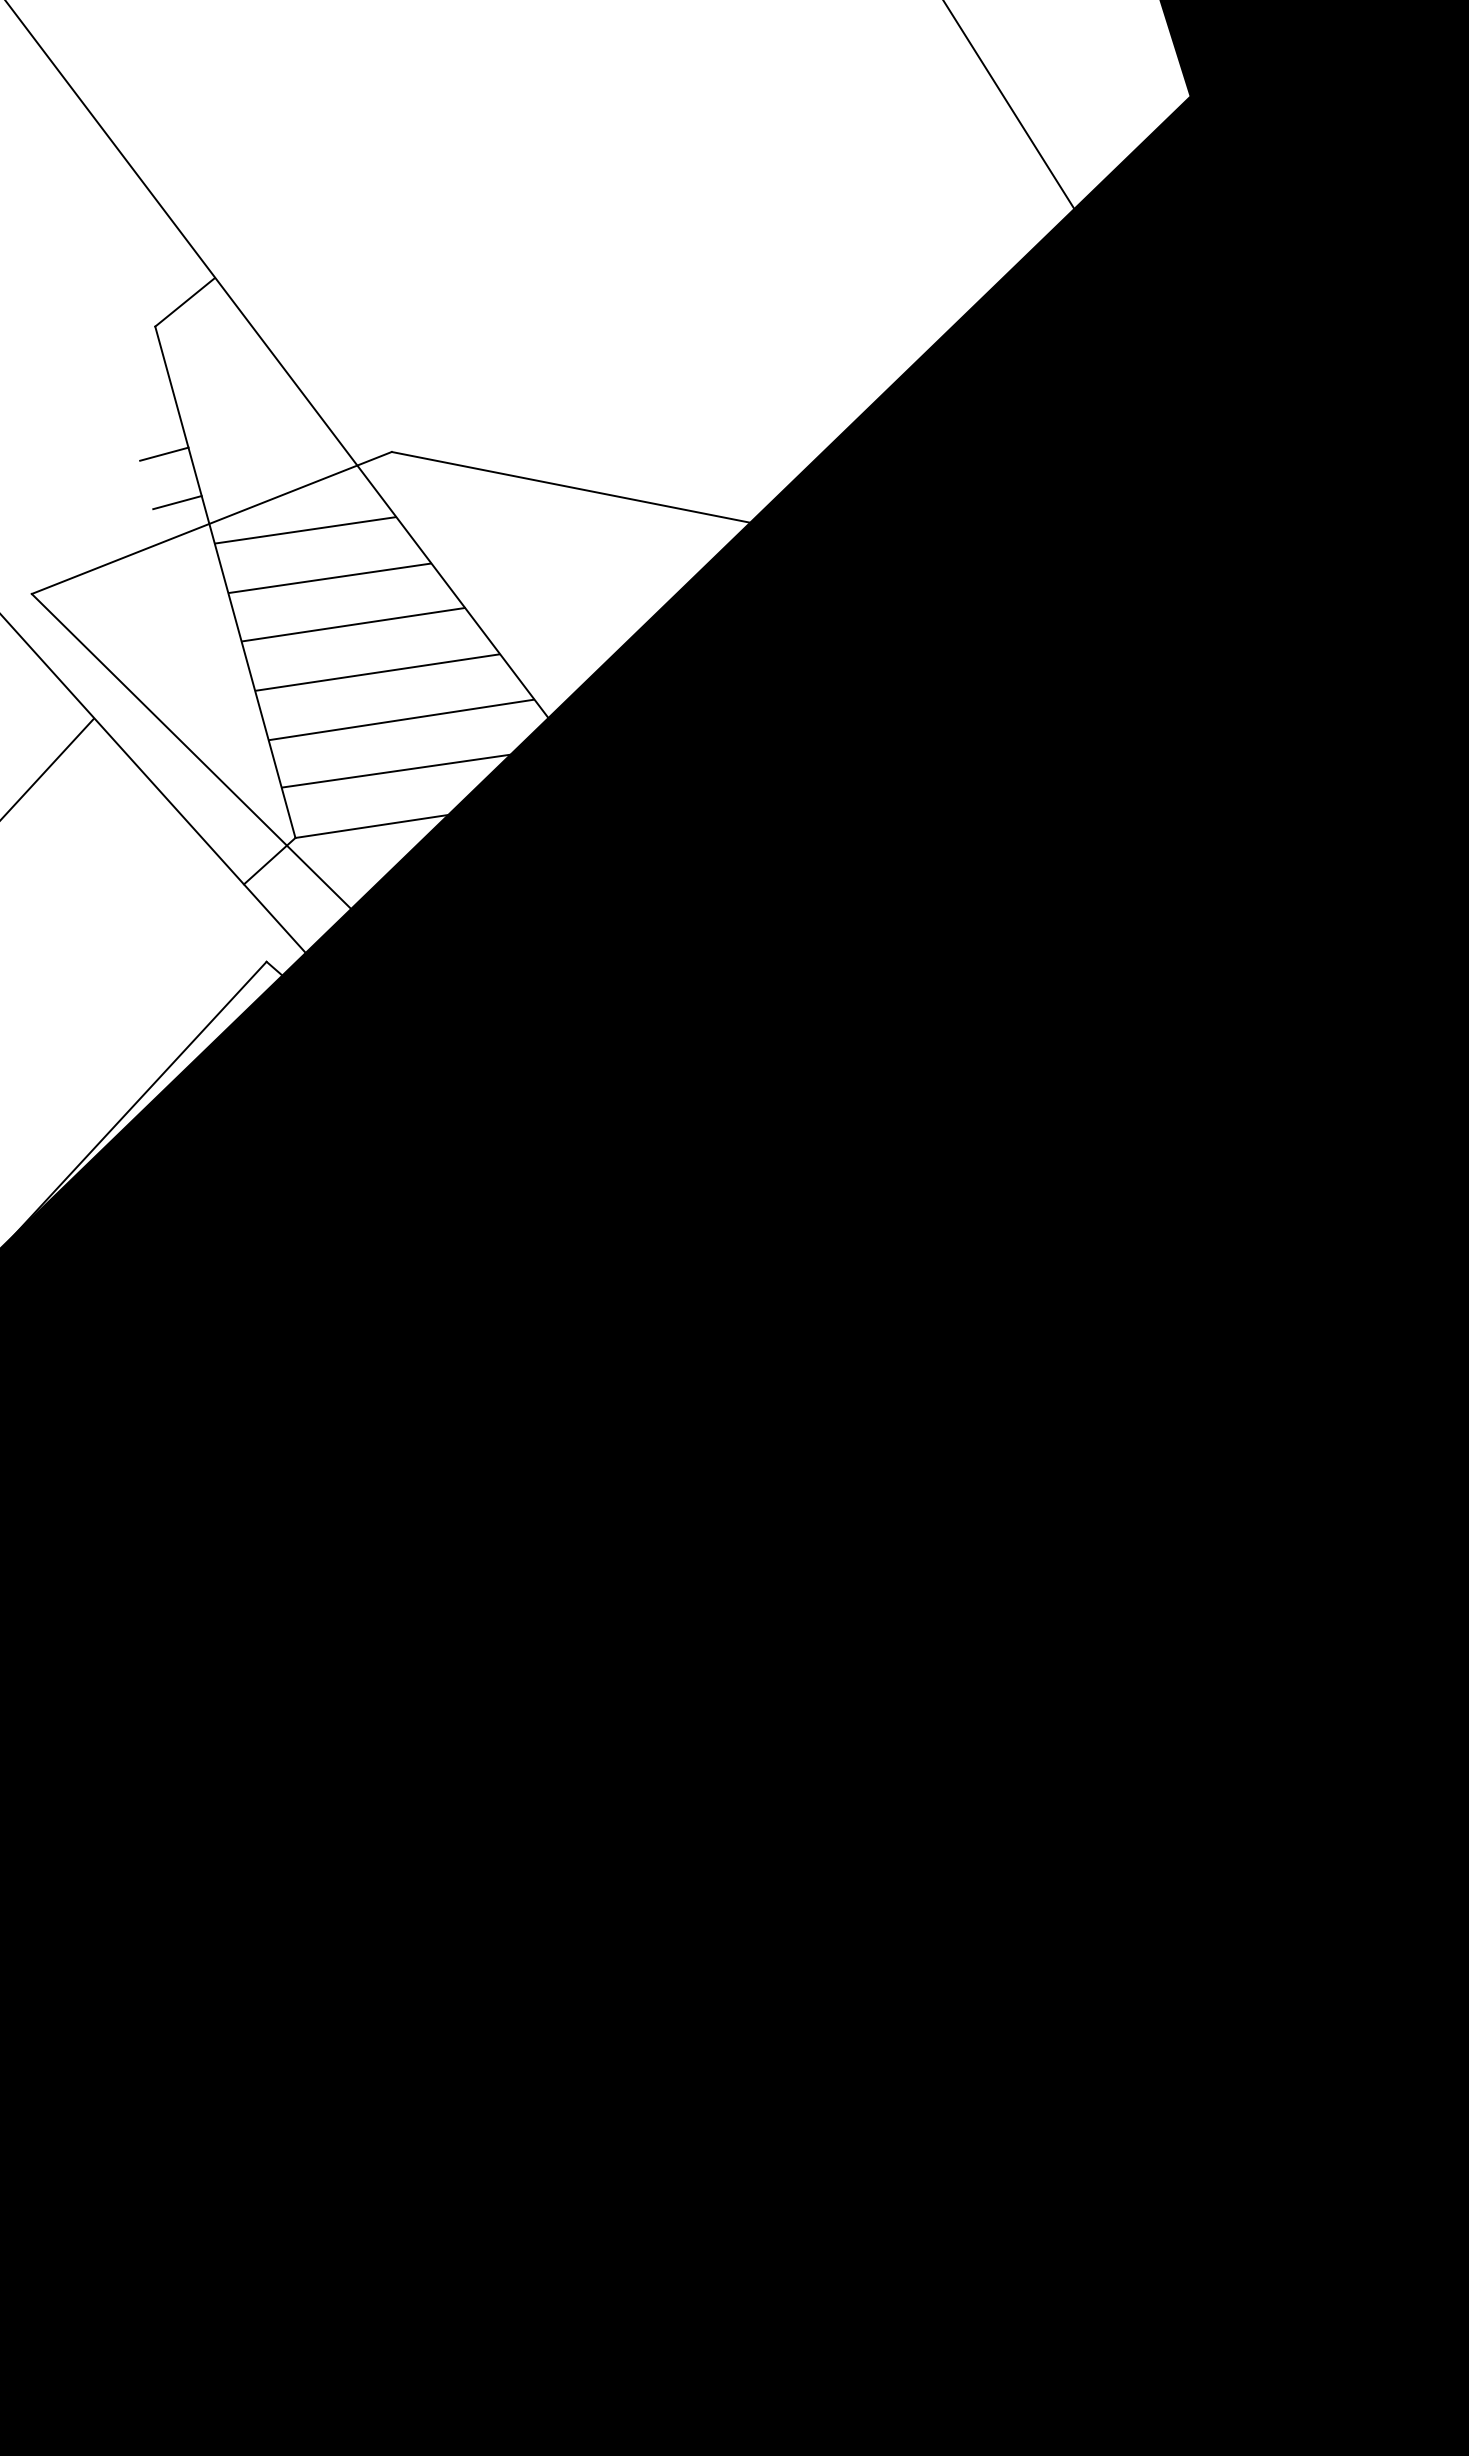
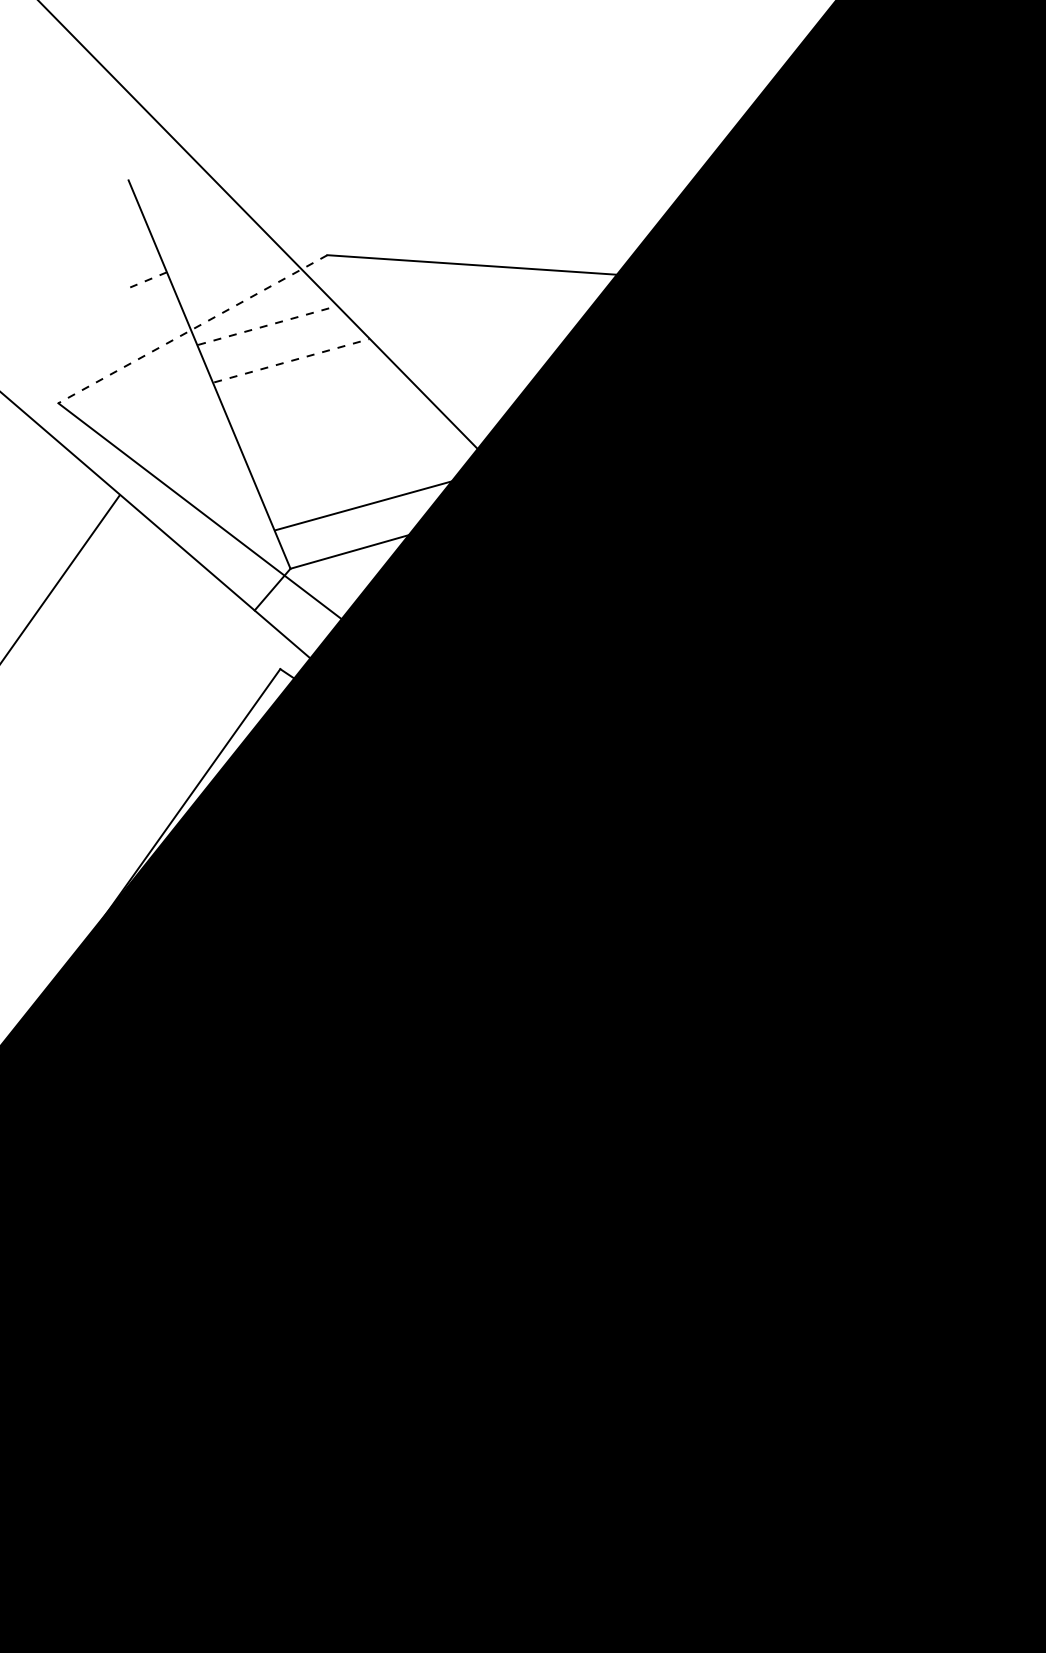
line: (184, 302) -> (149, 158), removed
line: (163, 454) -> (147, 280), solid -> dashed
line: (177, 502) -> (163, 316), removed
line: (211, 523) -> (192, 329), solid -> dashed
line: (305, 530) -> (267, 325), solid -> dashed
line: (330, 578) -> (291, 360), solid -> dashed
line: (353, 624) -> (314, 394), removed
line: (377, 672) -> (338, 430), removed
line: (401, 719) -> (362, 464), removed

